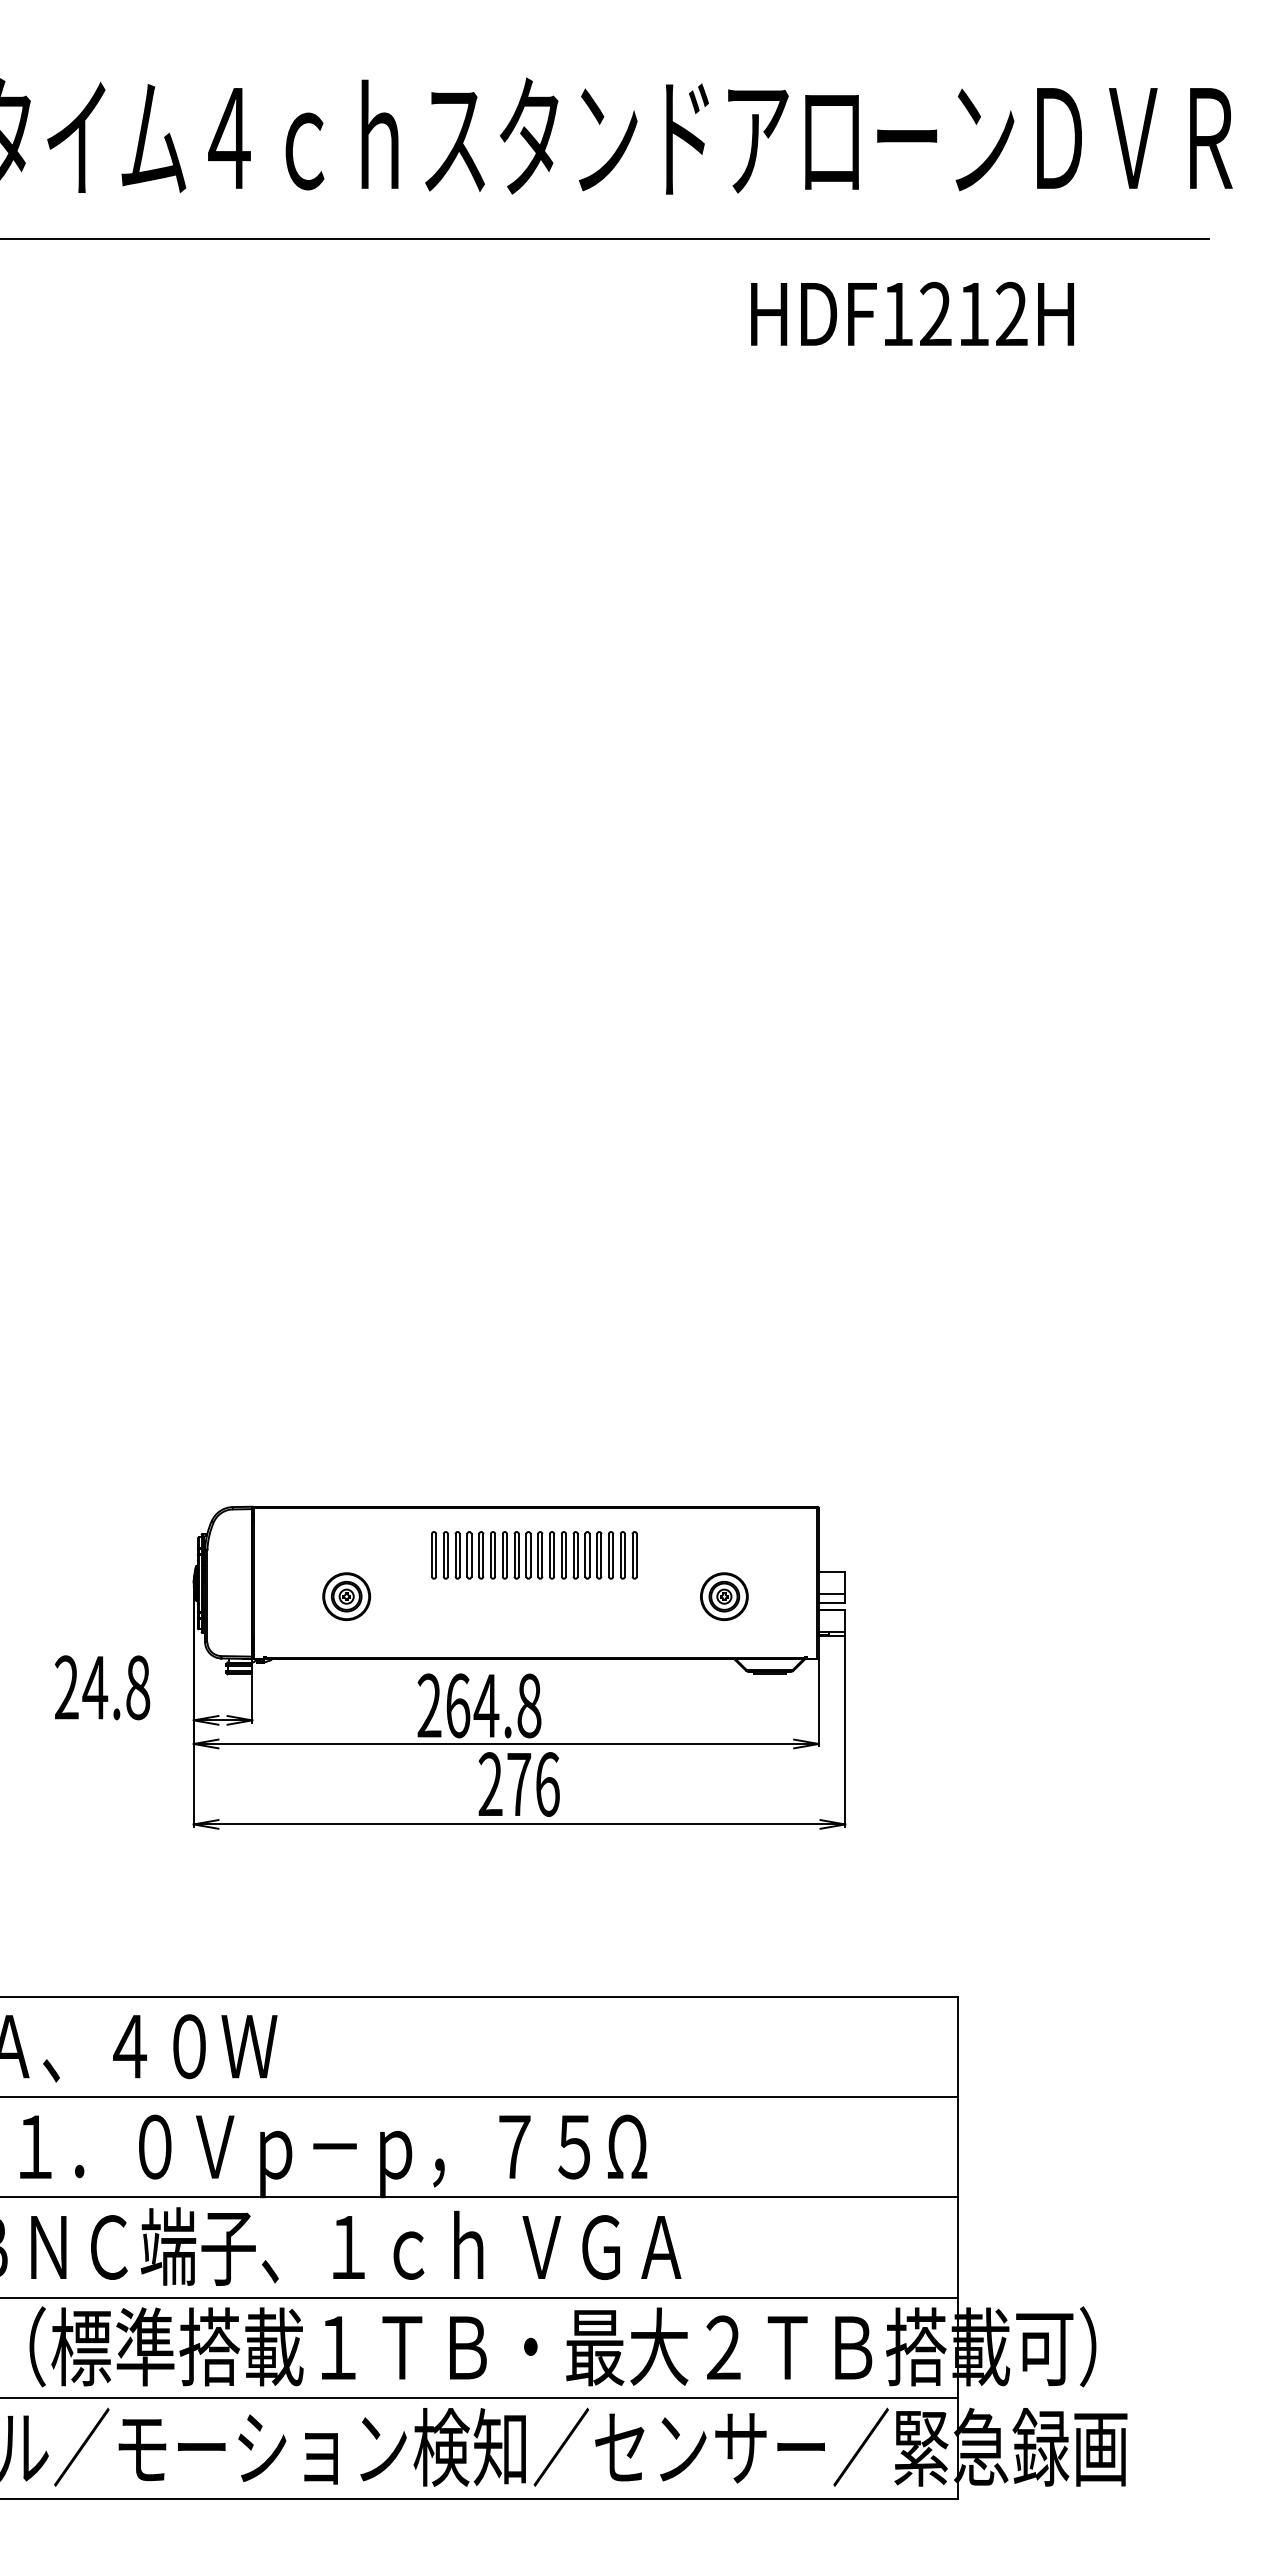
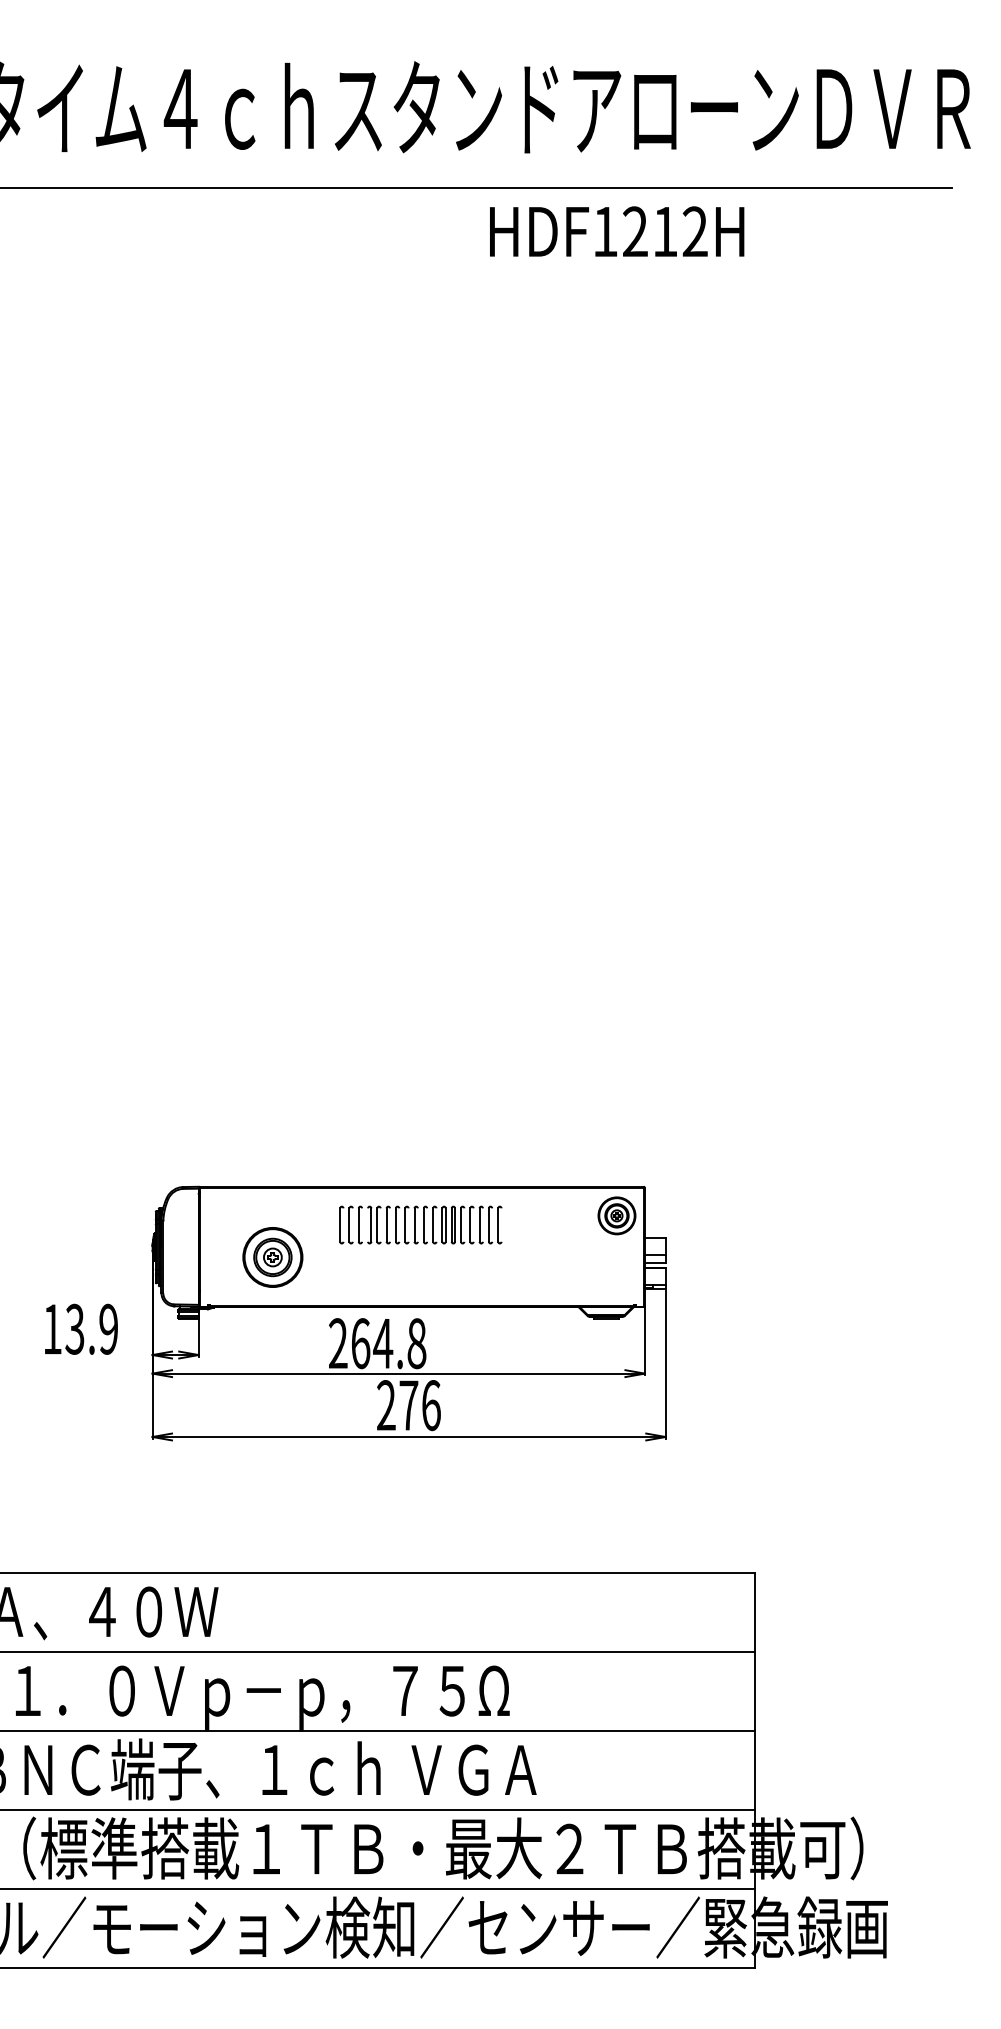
text: (912, 313) -> (617, 231), moved
line: (436, 1555) -> (343, 1225), removed
line: (447, 1555) -> (352, 1225), removed
line: (459, 1555) -> (361, 1225), removed
line: (467, 1555) -> (368, 1225), removed
line: (483, 1555) -> (380, 1225), removed
line: (495, 1555) -> (390, 1225), removed
line: (506, 1555) -> (398, 1225), removed
line: (518, 1555) -> (408, 1225), removed
line: (530, 1555) -> (417, 1225), removed
line: (542, 1555) -> (427, 1225), removed
line: (554, 1555) -> (436, 1225), removed
line: (589, 1555) -> (464, 1225), removed
line: (601, 1555) -> (473, 1225), removed
line: (613, 1555) -> (483, 1225), removed
line: (625, 1555) -> (492, 1225), removed
line: (636, 1555) -> (501, 1225), removed
part: (346, 1596) -> (272, 1257), size x1.6
part: (724, 1596) -> (617, 1215), moved
text: (102, 1687) -> (80, 1329), 24.8 -> 13.9

